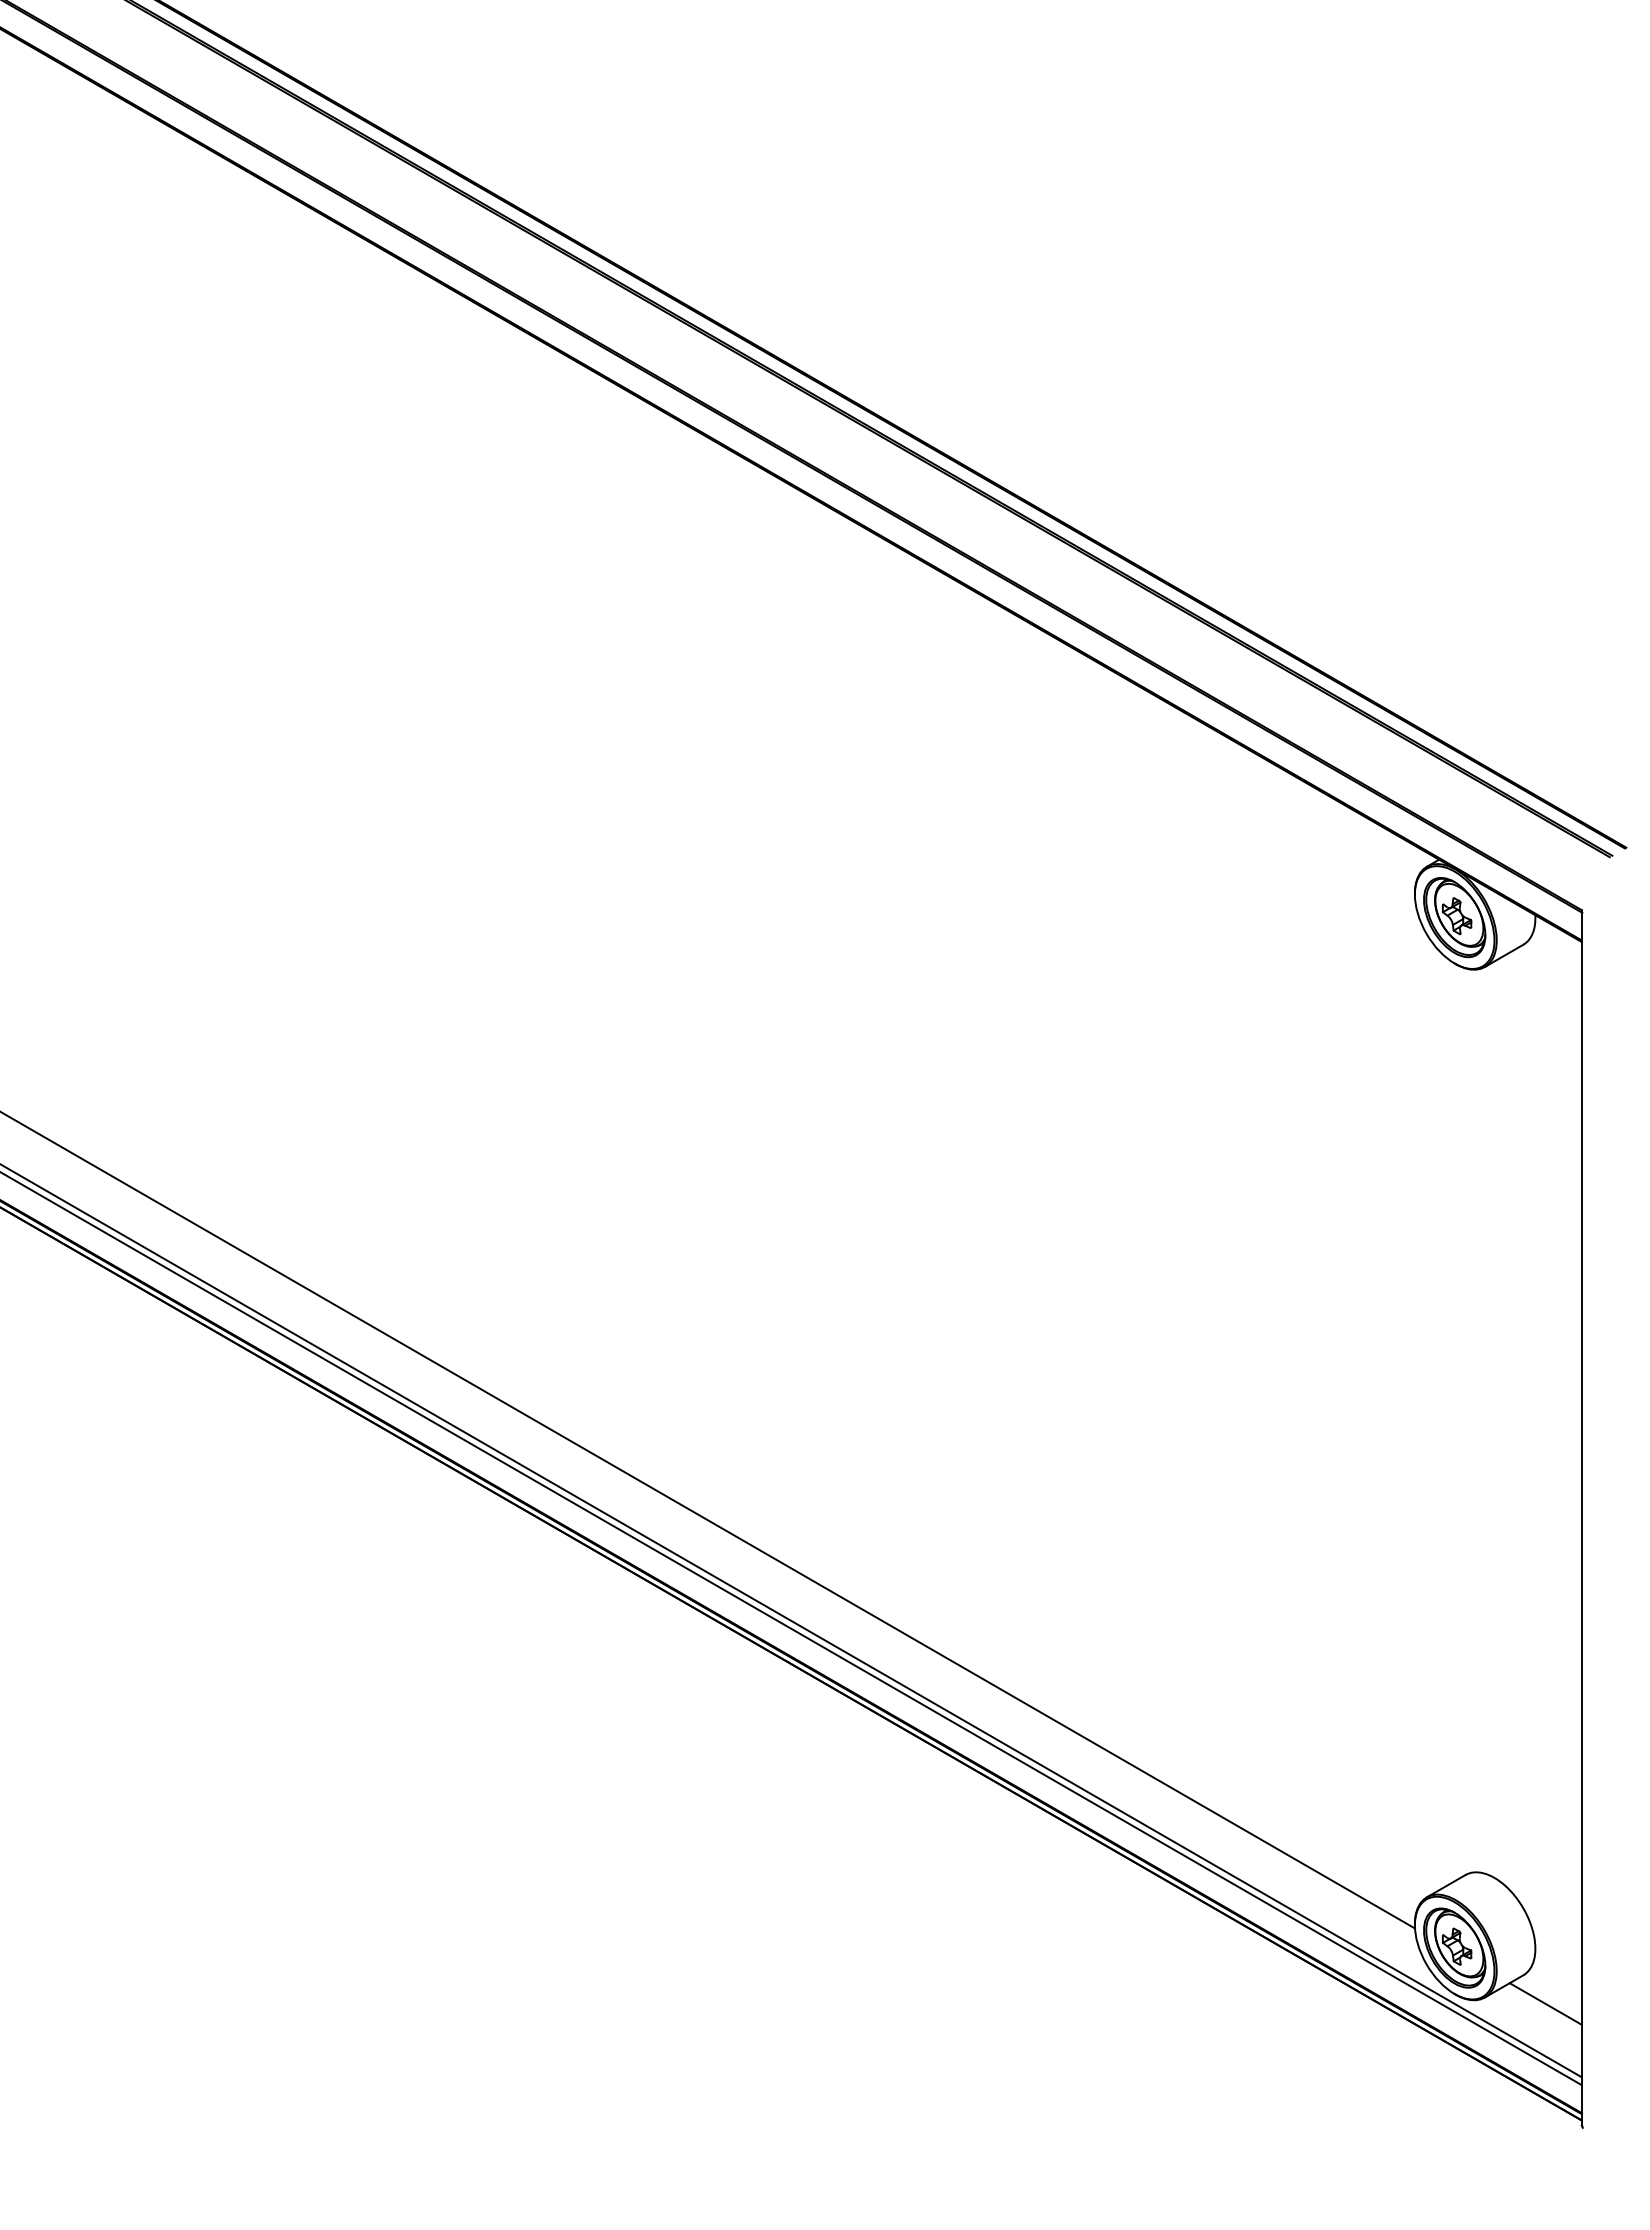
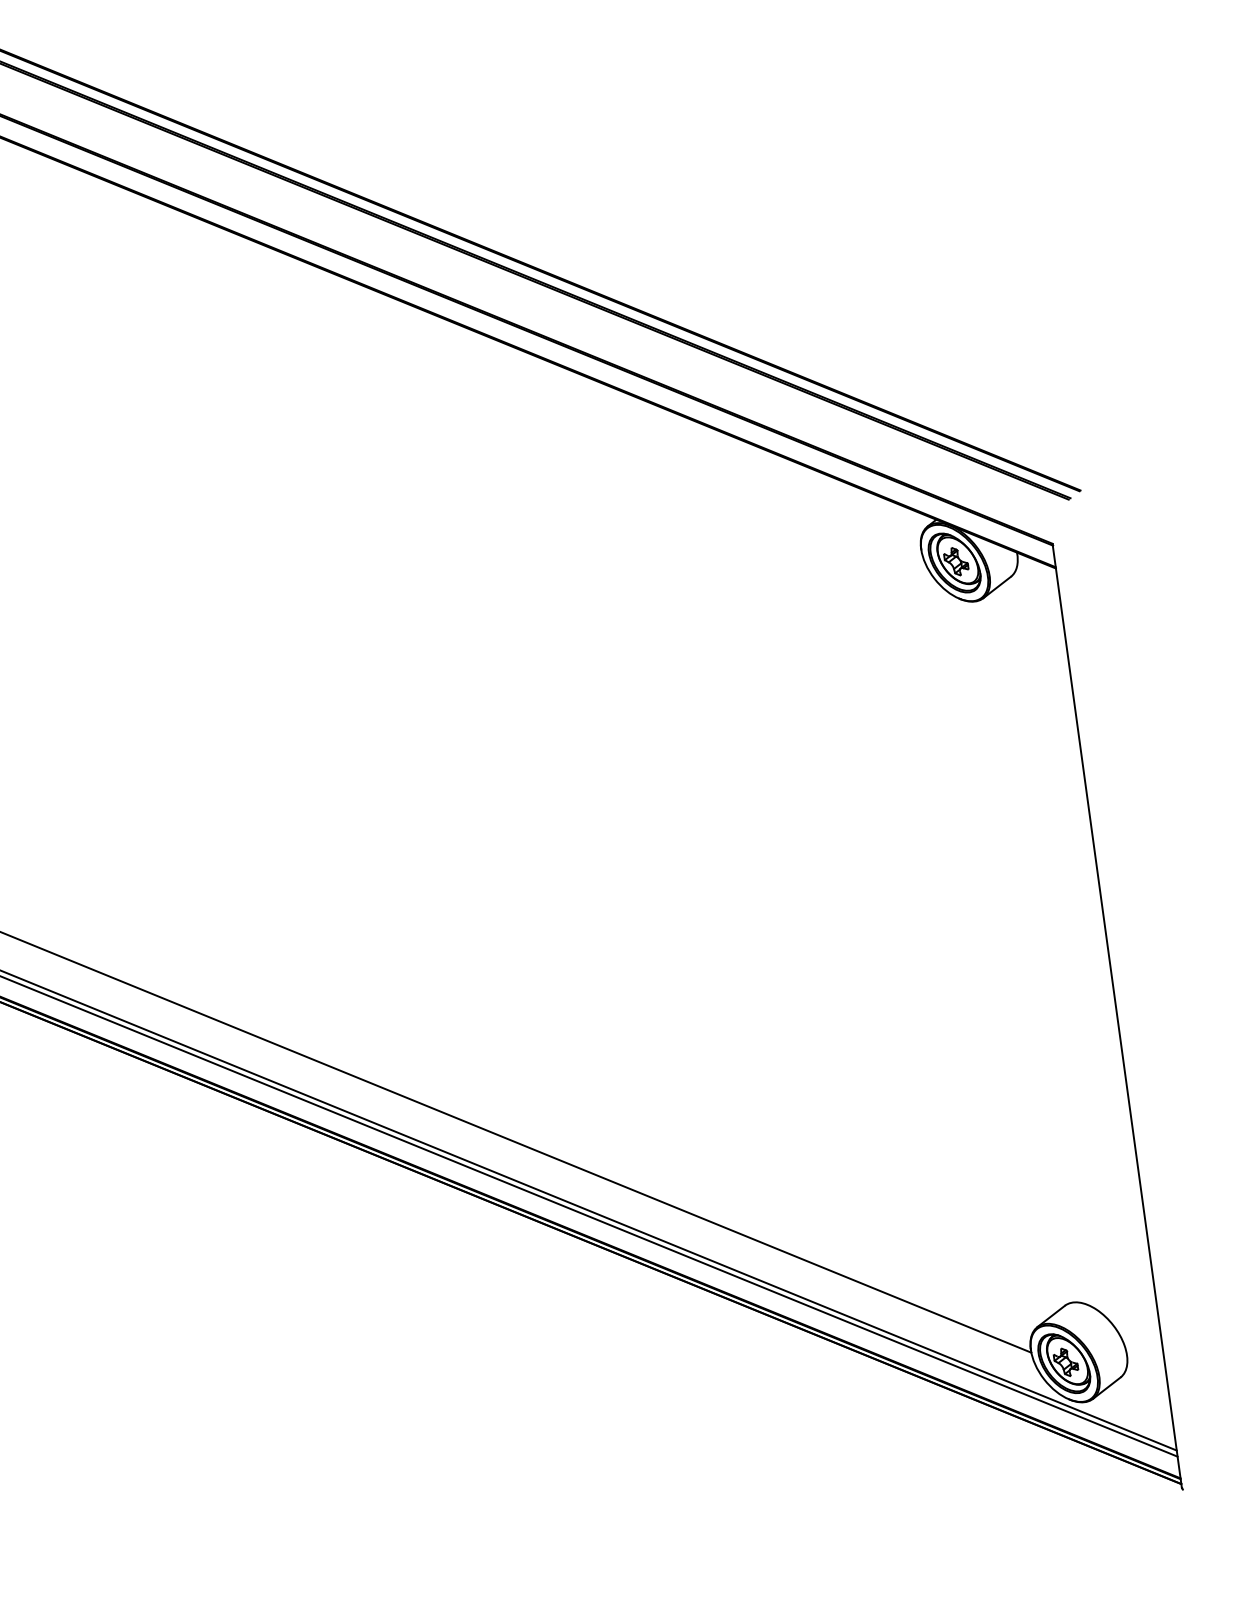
line: (1545, 2003) -> (1140, 1397), removed

